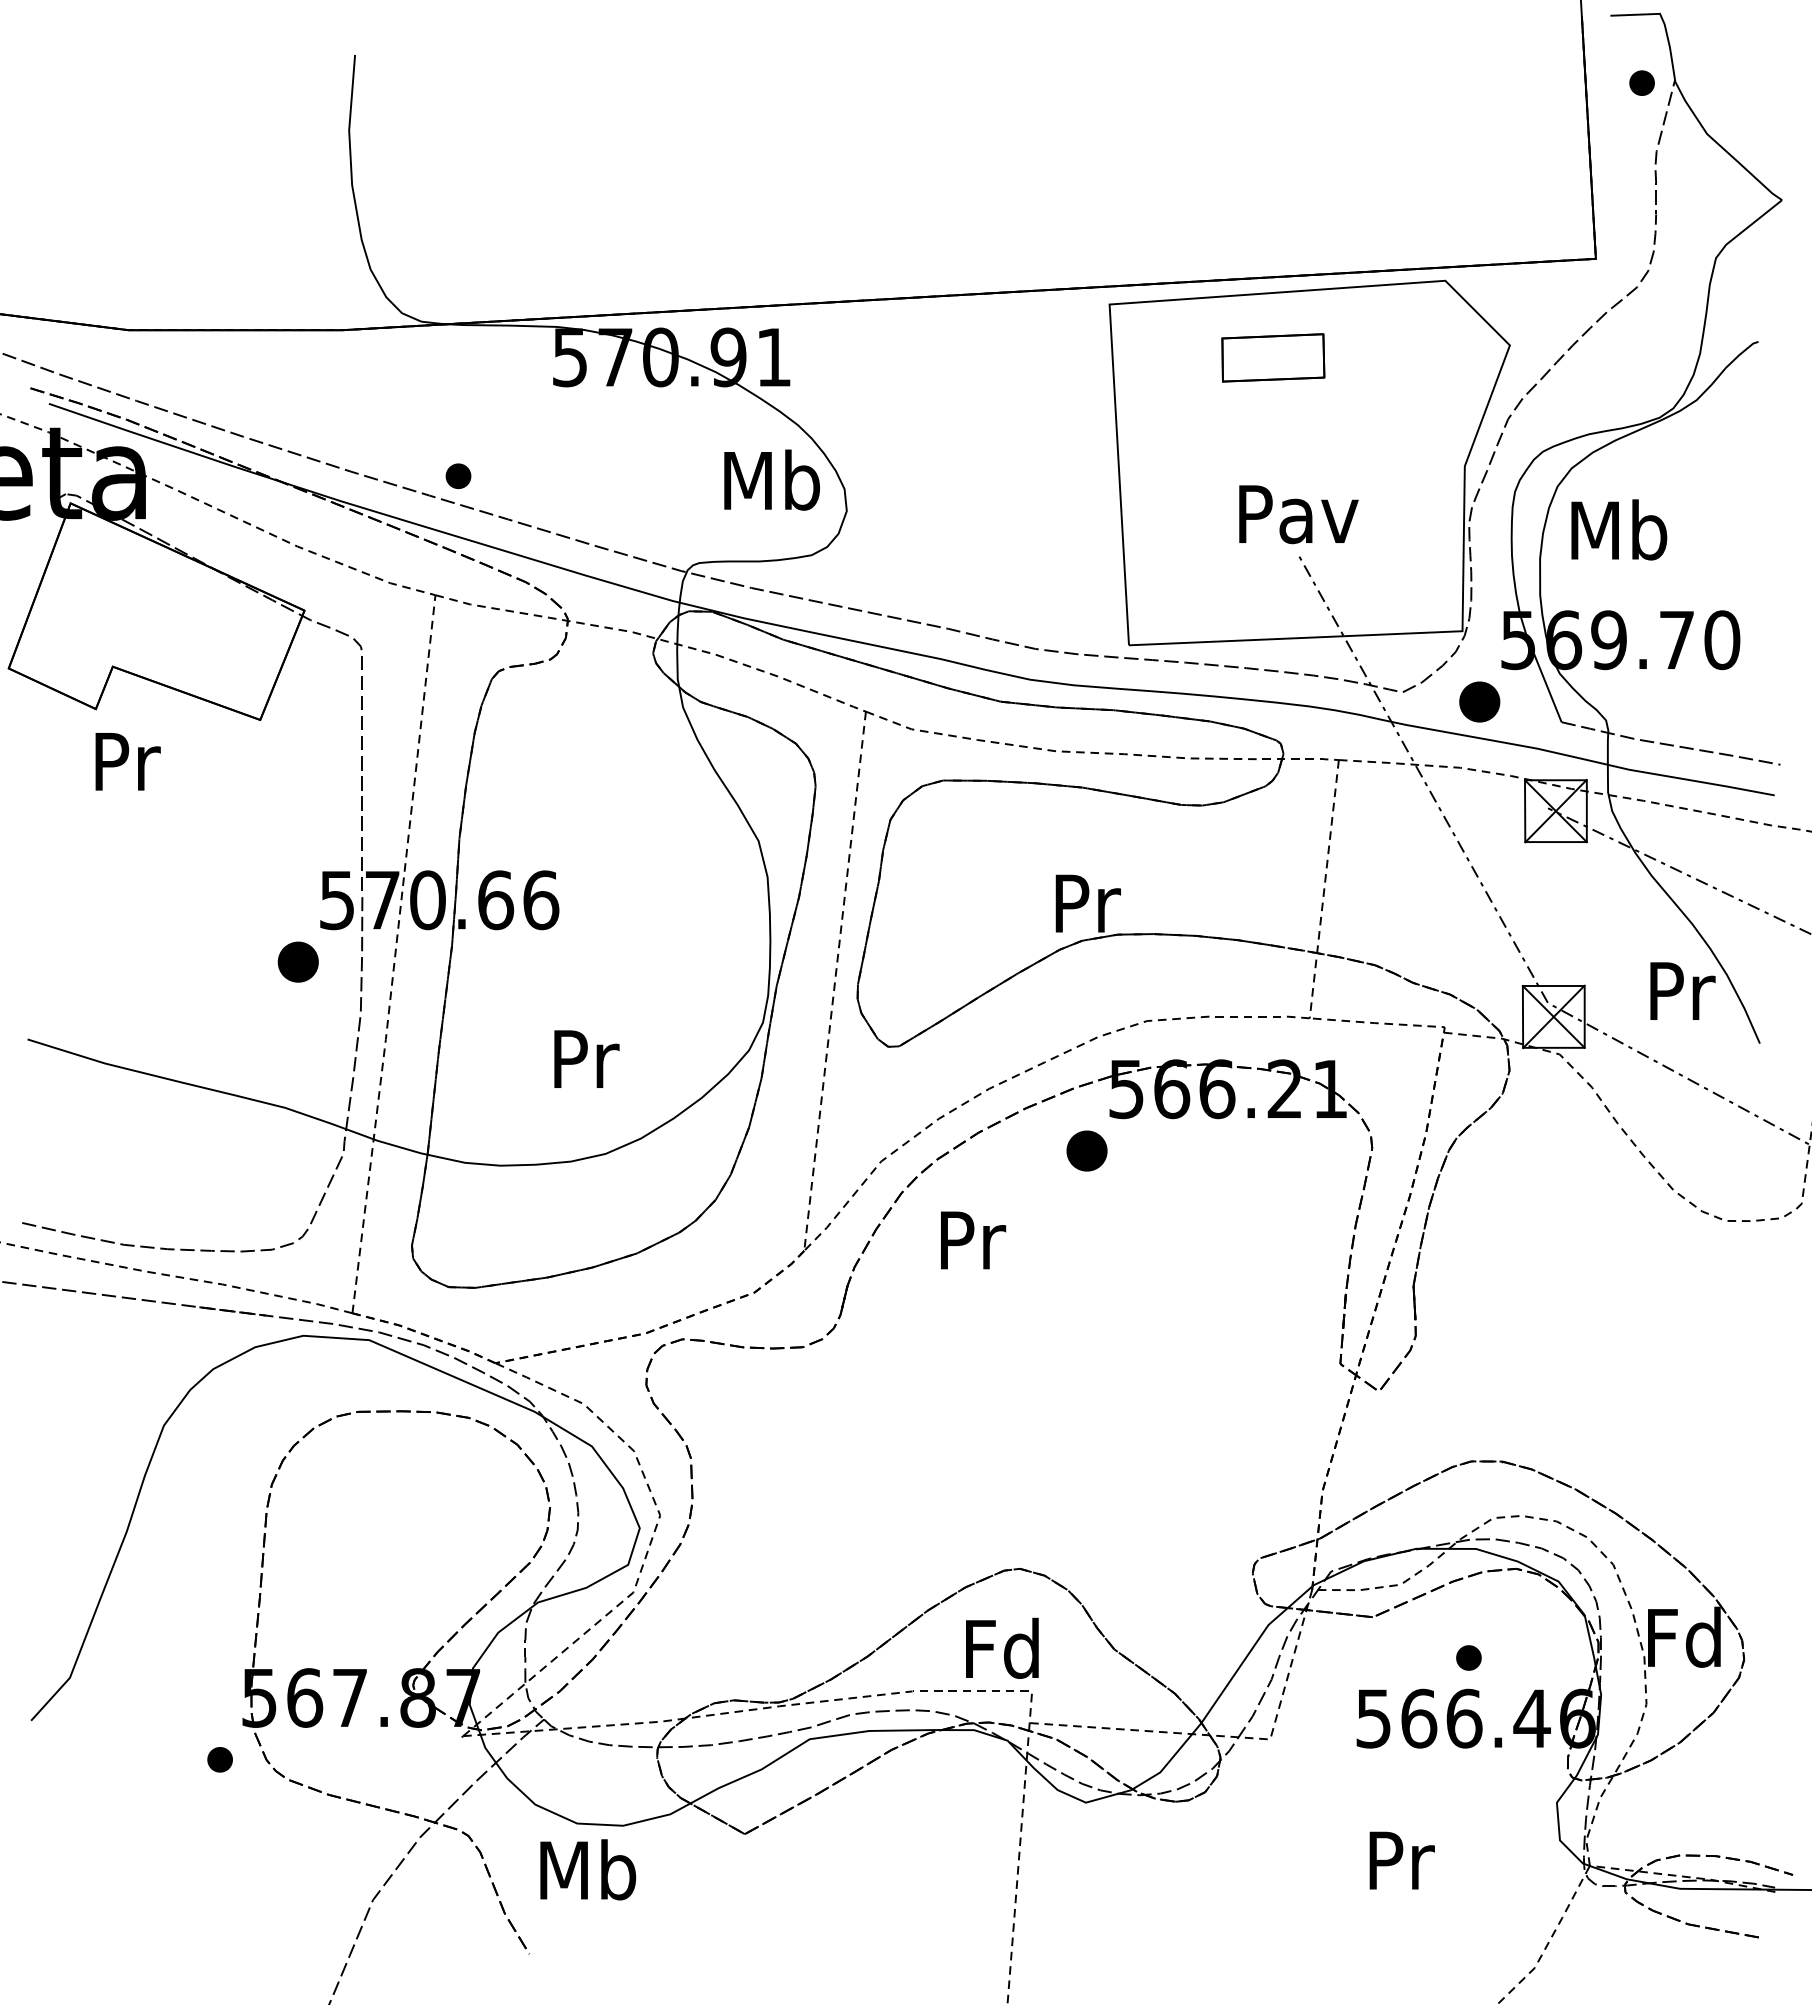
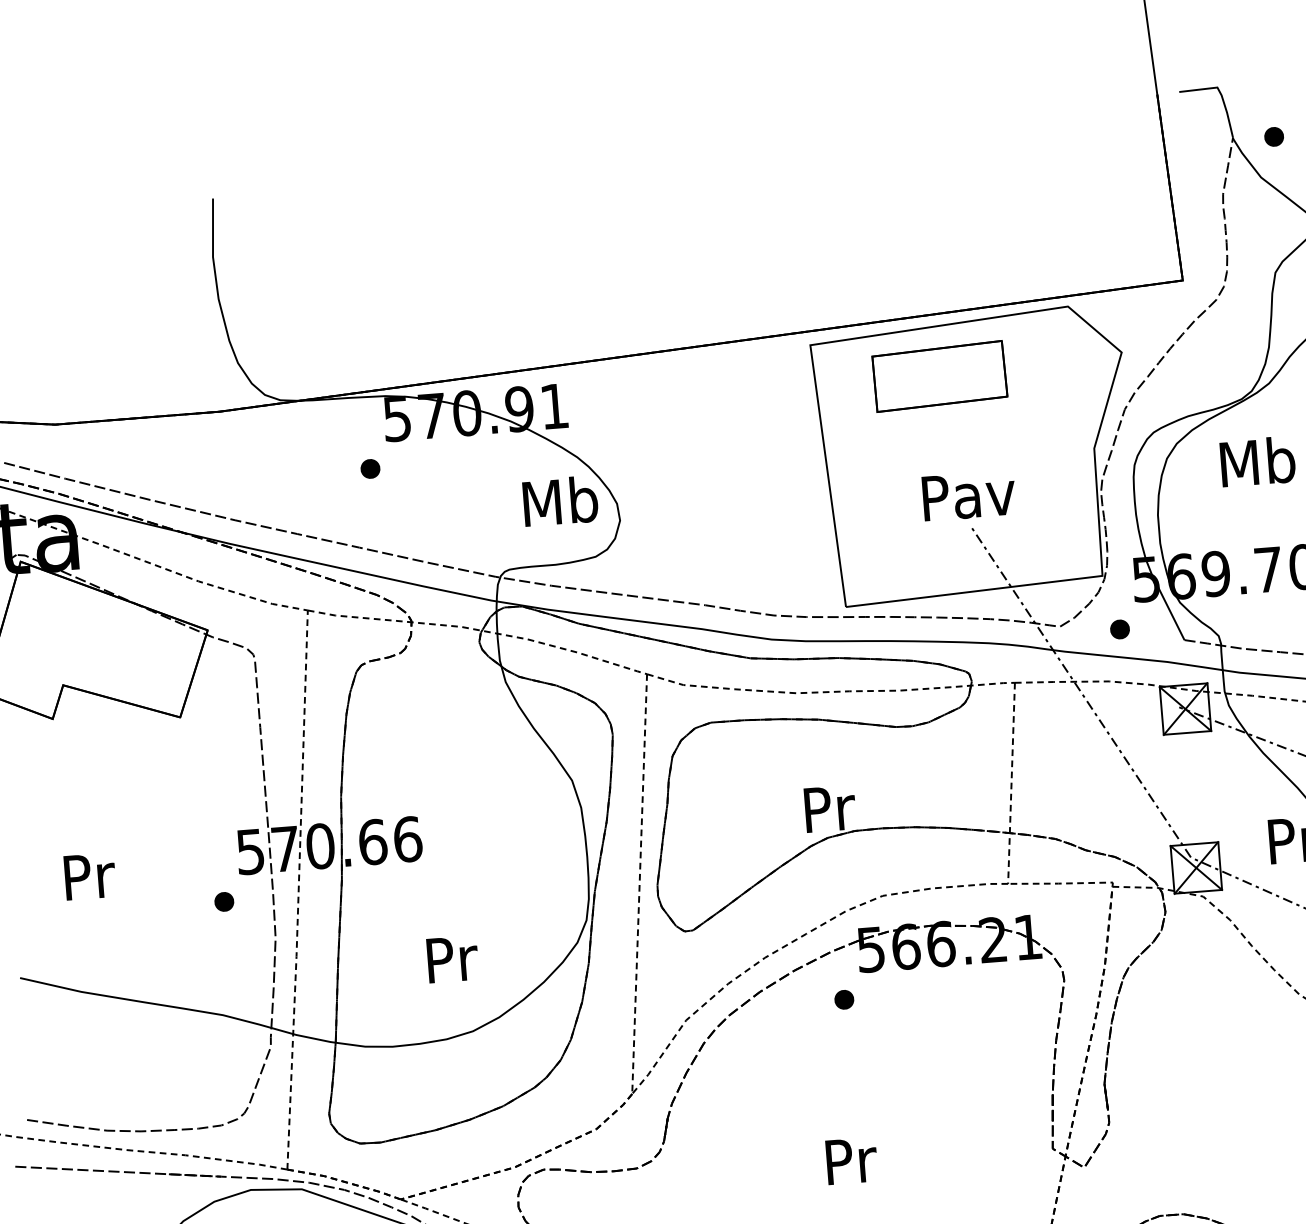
part: (1641, 82) -> (1273, 136), moved
part: (1273, 357) -> (940, 376), size x1.67
part: (458, 475) -> (370, 468), moved
text: (1619, 529) -> (1258, 461), moved
part: (1479, 701) -> (1119, 629), size x0.62
text: (127, 761) -> (89, 876), moved
part: (298, 961) -> (224, 901), size x0.62
part: (1086, 1150) -> (843, 999), size x0.62
text: (973, 1240) -> (851, 1161), moved

